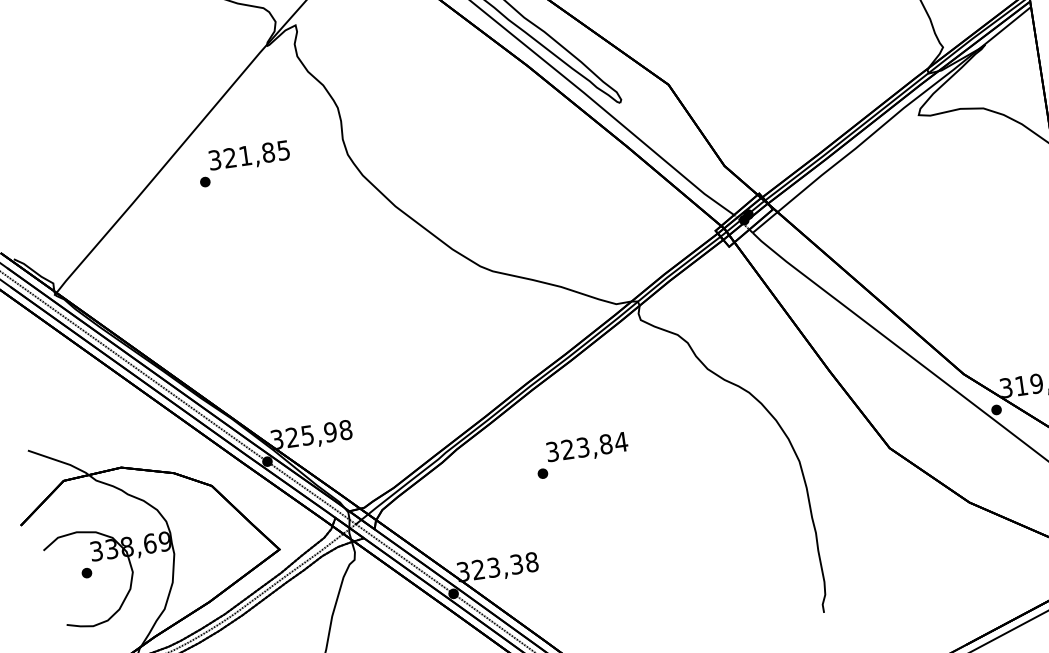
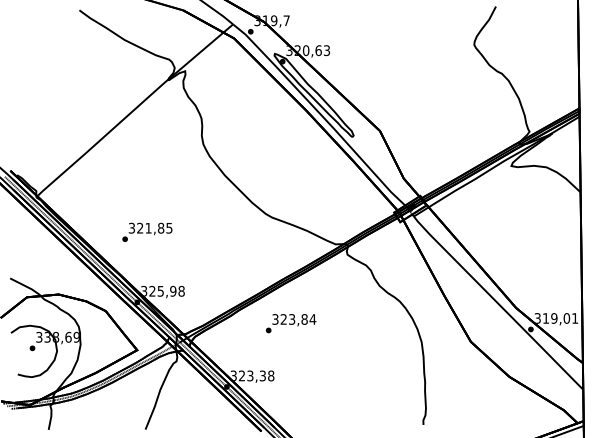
text: (244, 162) -> (147, 231), moved
text: (581, 455) -> (290, 323), moved

